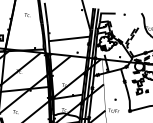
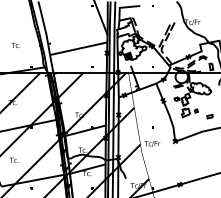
text: (27, 14) -> (15, 44), moved

